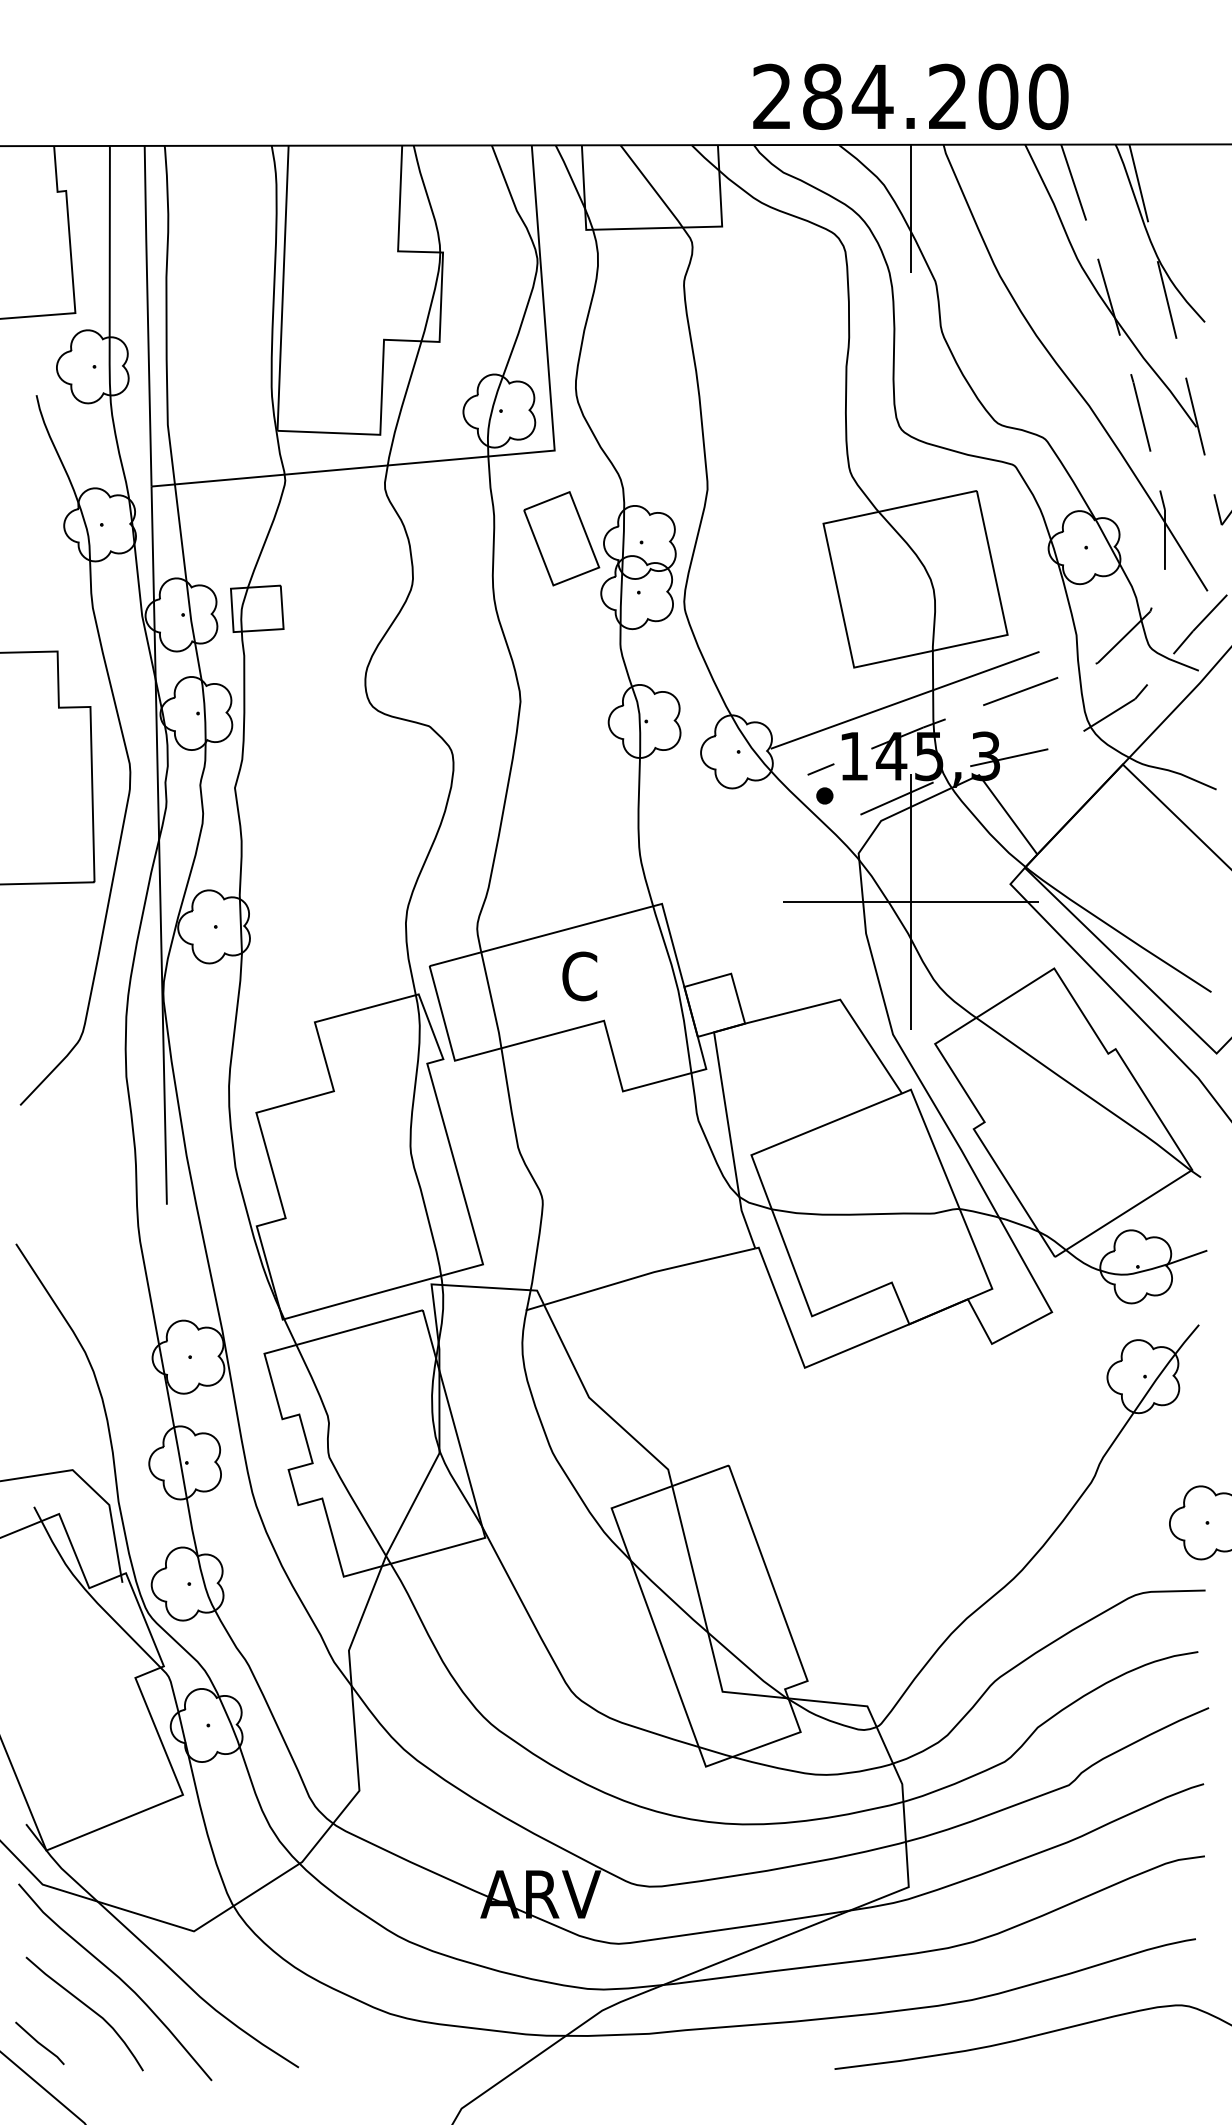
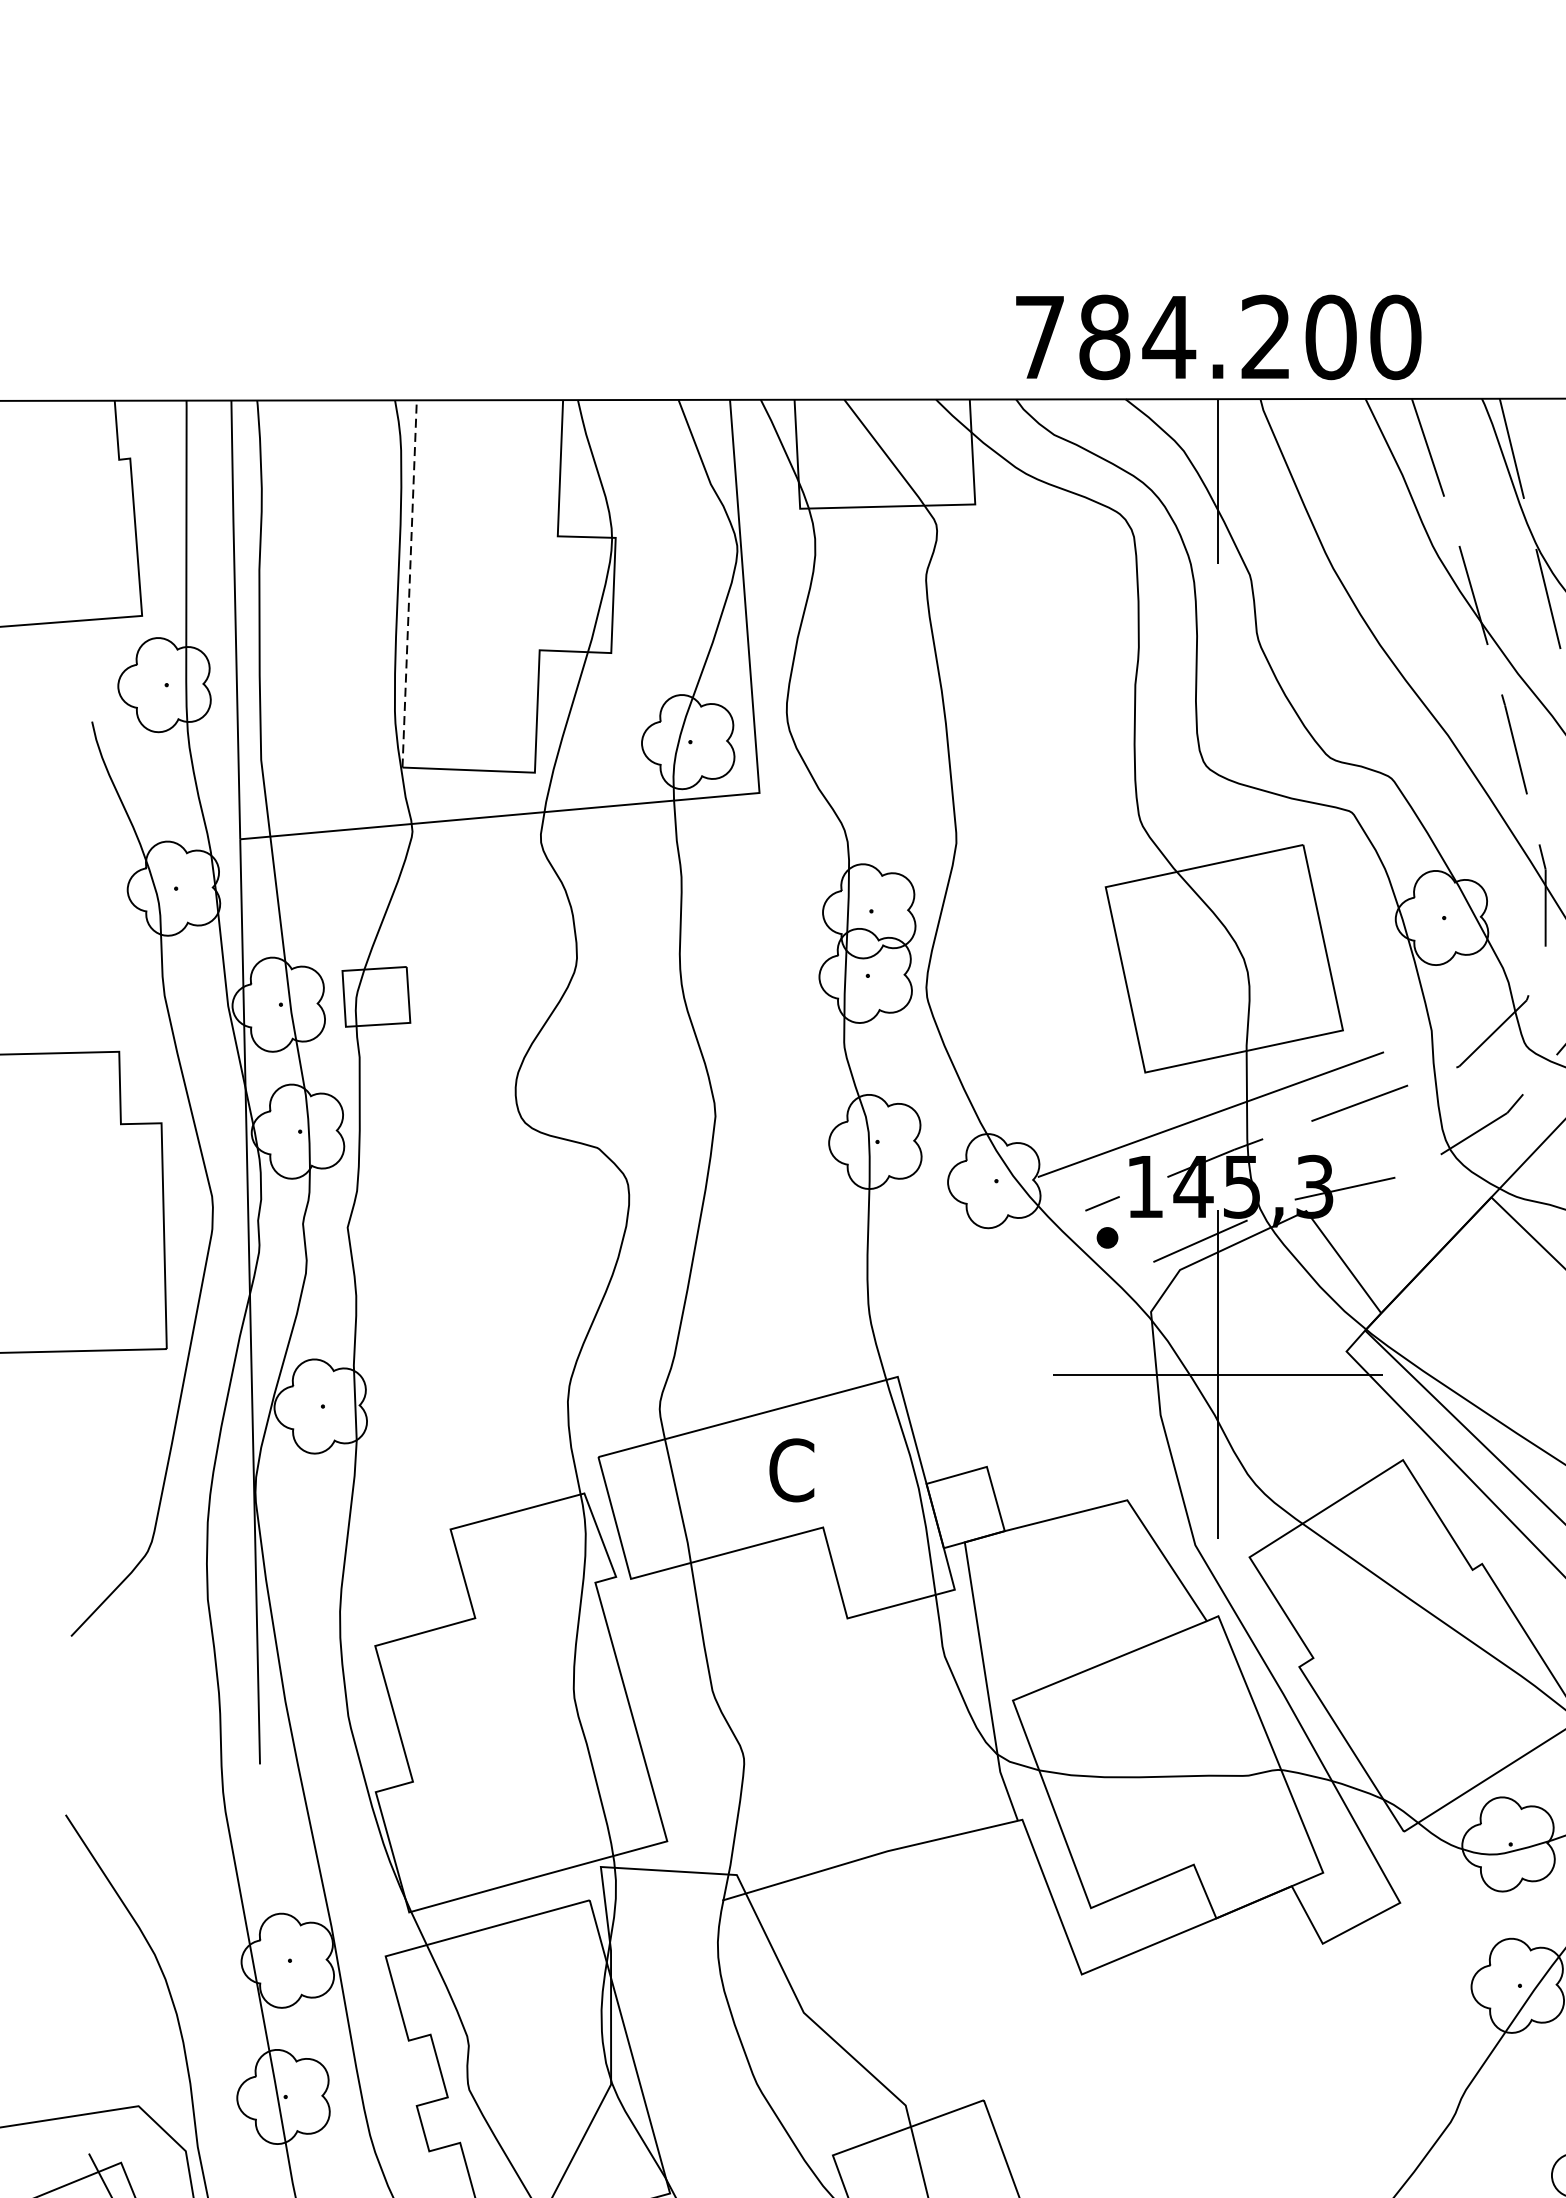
text: (771, 95) -> (1038, 335), 284.200 -> 784.200
line: (283, 288) -> (410, 584), solid -> dashed
part: (561, 538) -> (768, 906), removed

